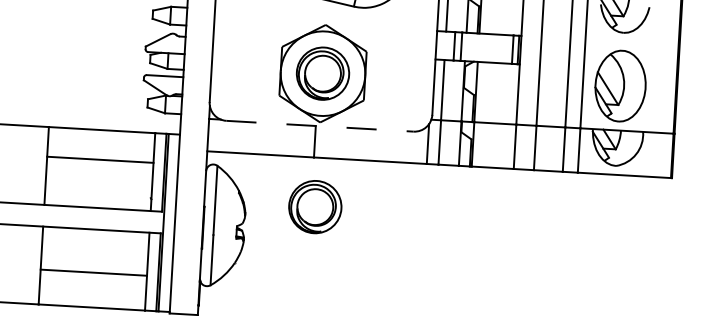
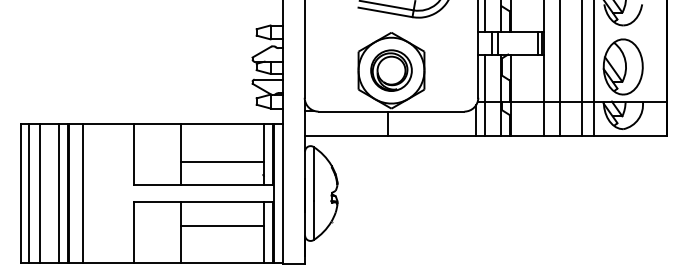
line: (319, 126) -> (391, 111), dashed -> solid
line: (99, 159) -> (221, 161), moved
part: (315, 206) -> (391, 174), removed
line: (92, 272) -> (221, 225), moved

